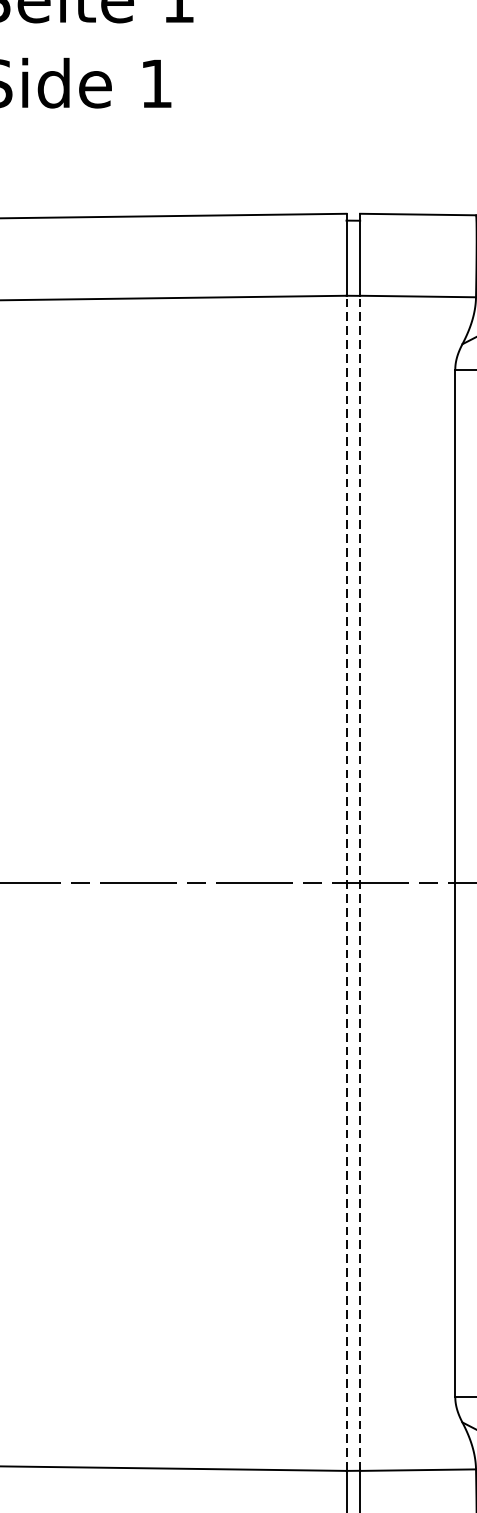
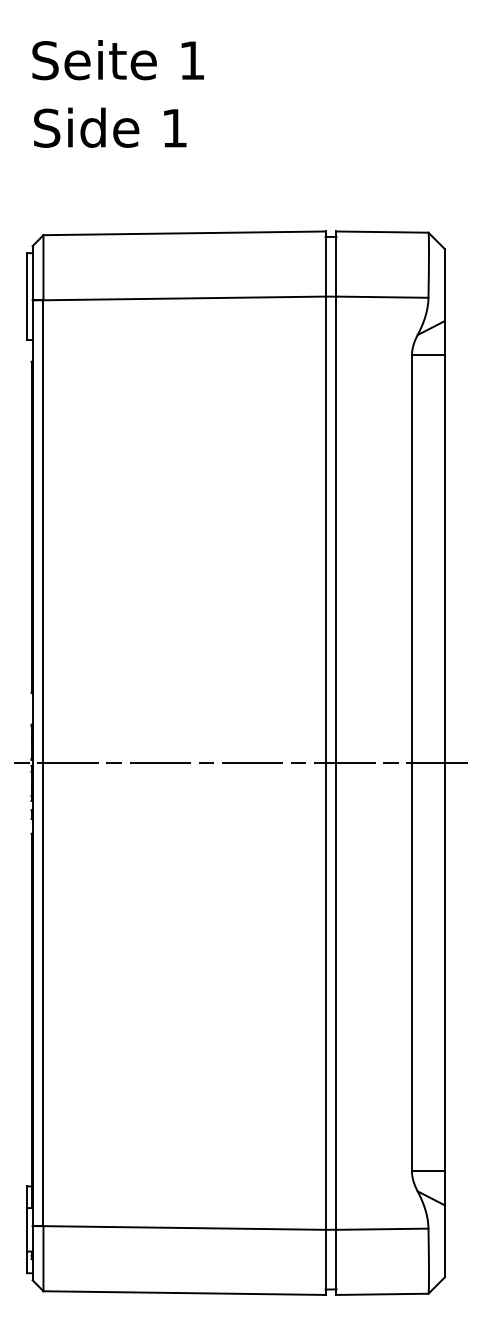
line: (346, 883) -> (325, 763), dashed -> solid
line: (360, 883) -> (336, 763), dashed -> solid

